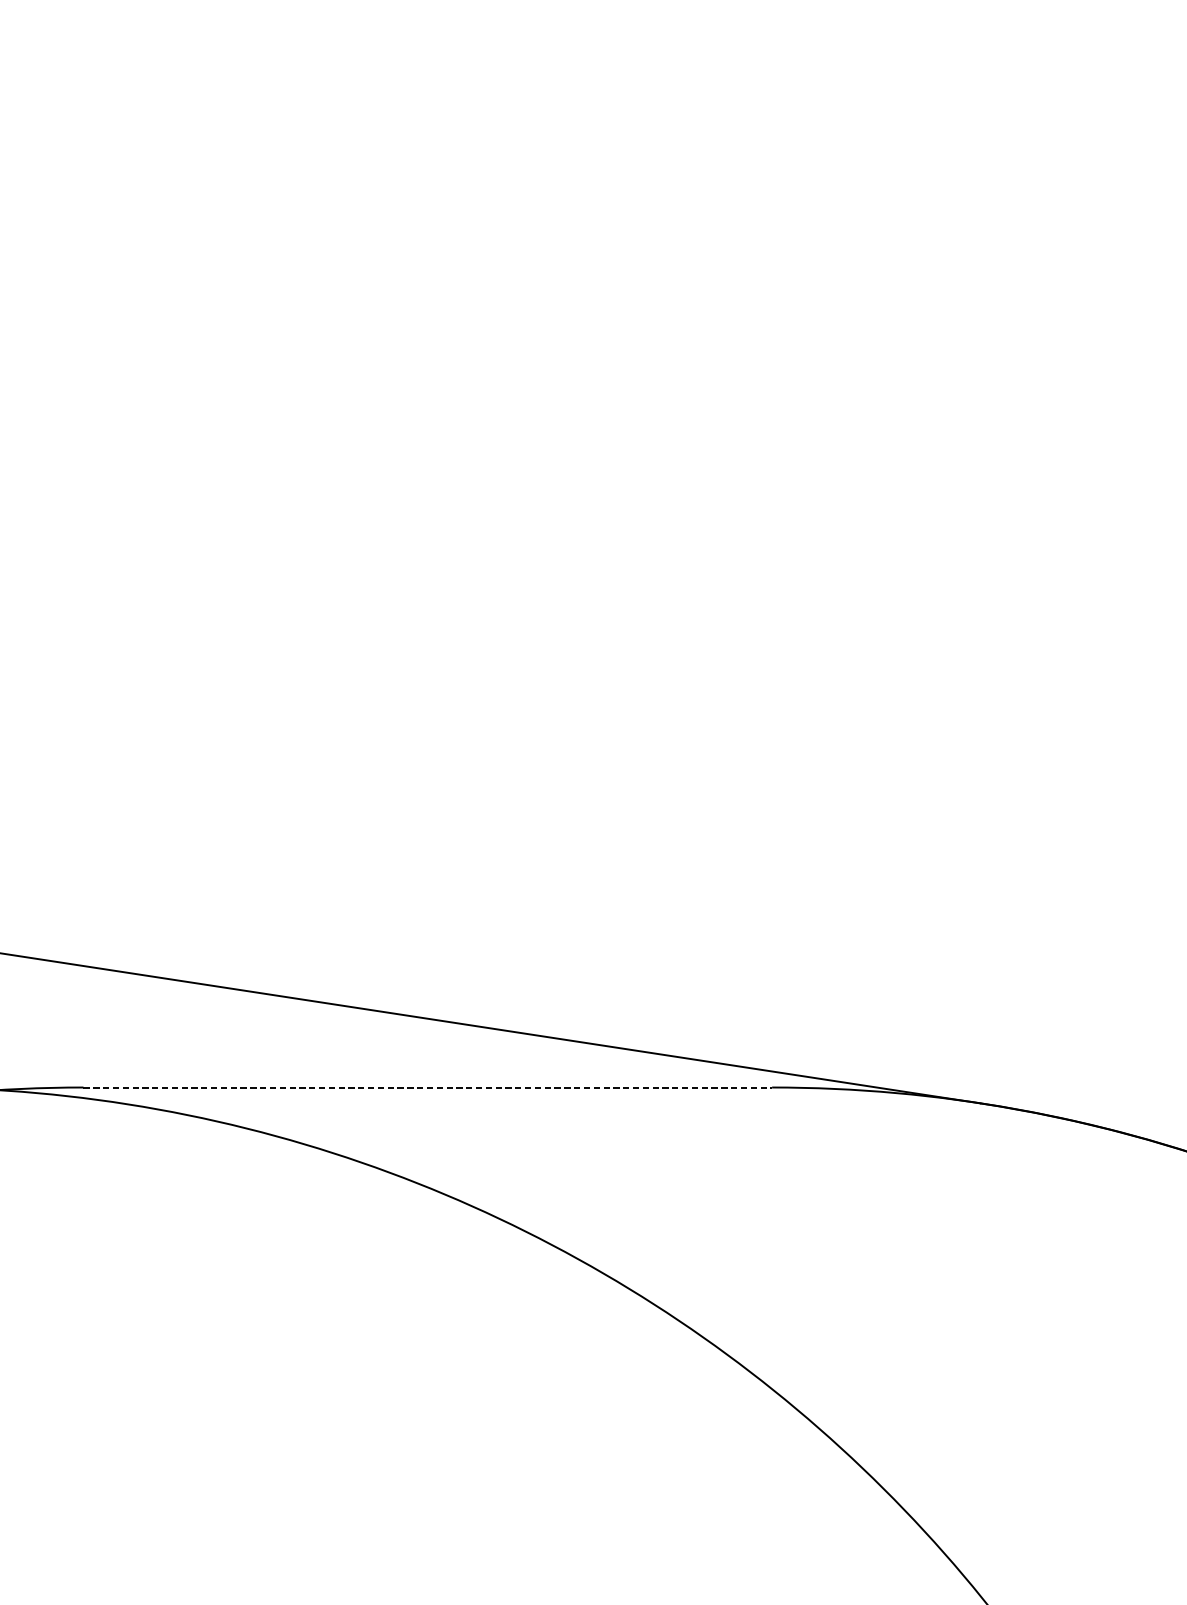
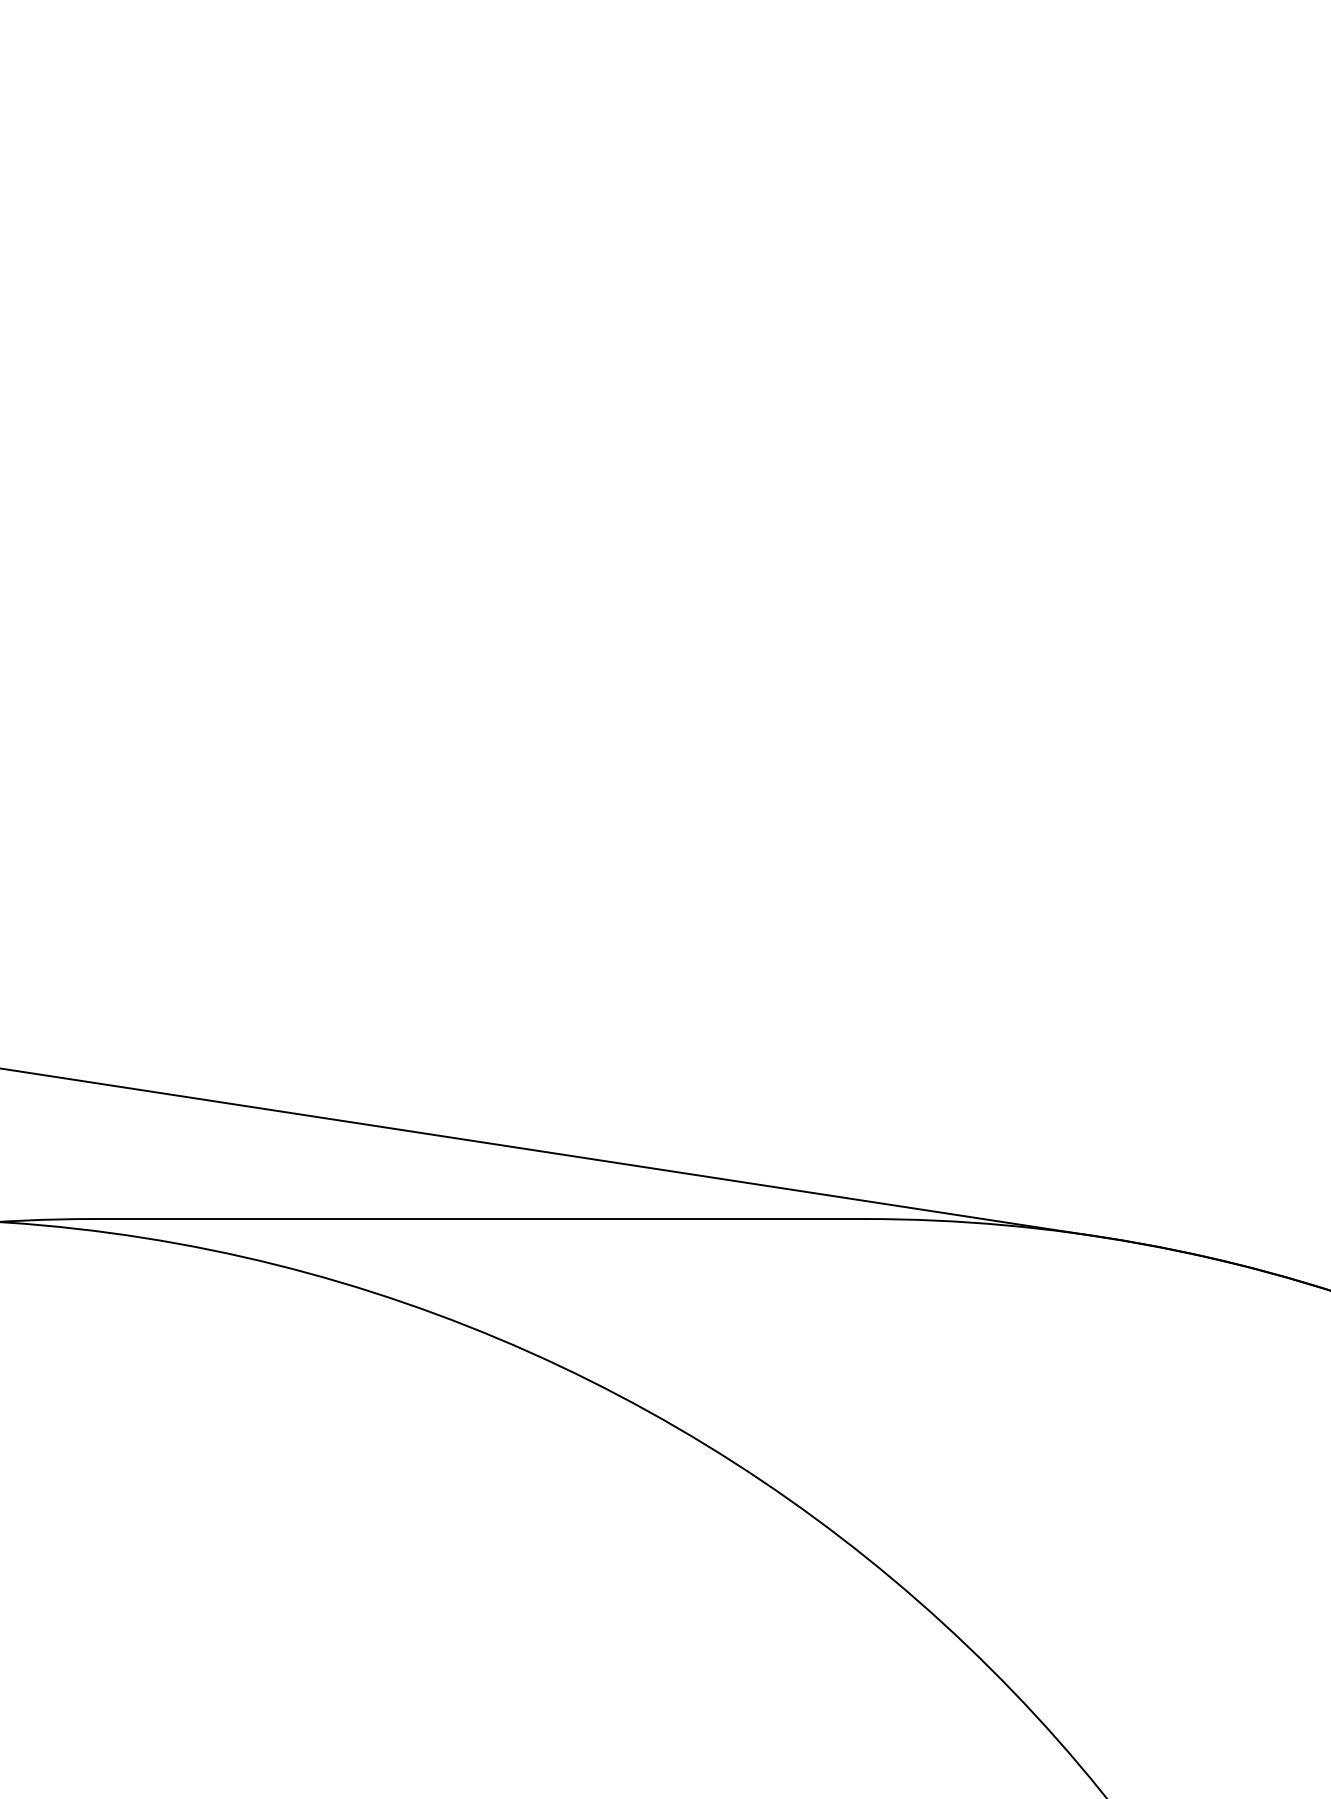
line: (428, 1087) -> (480, 1219), dashed -> solid

